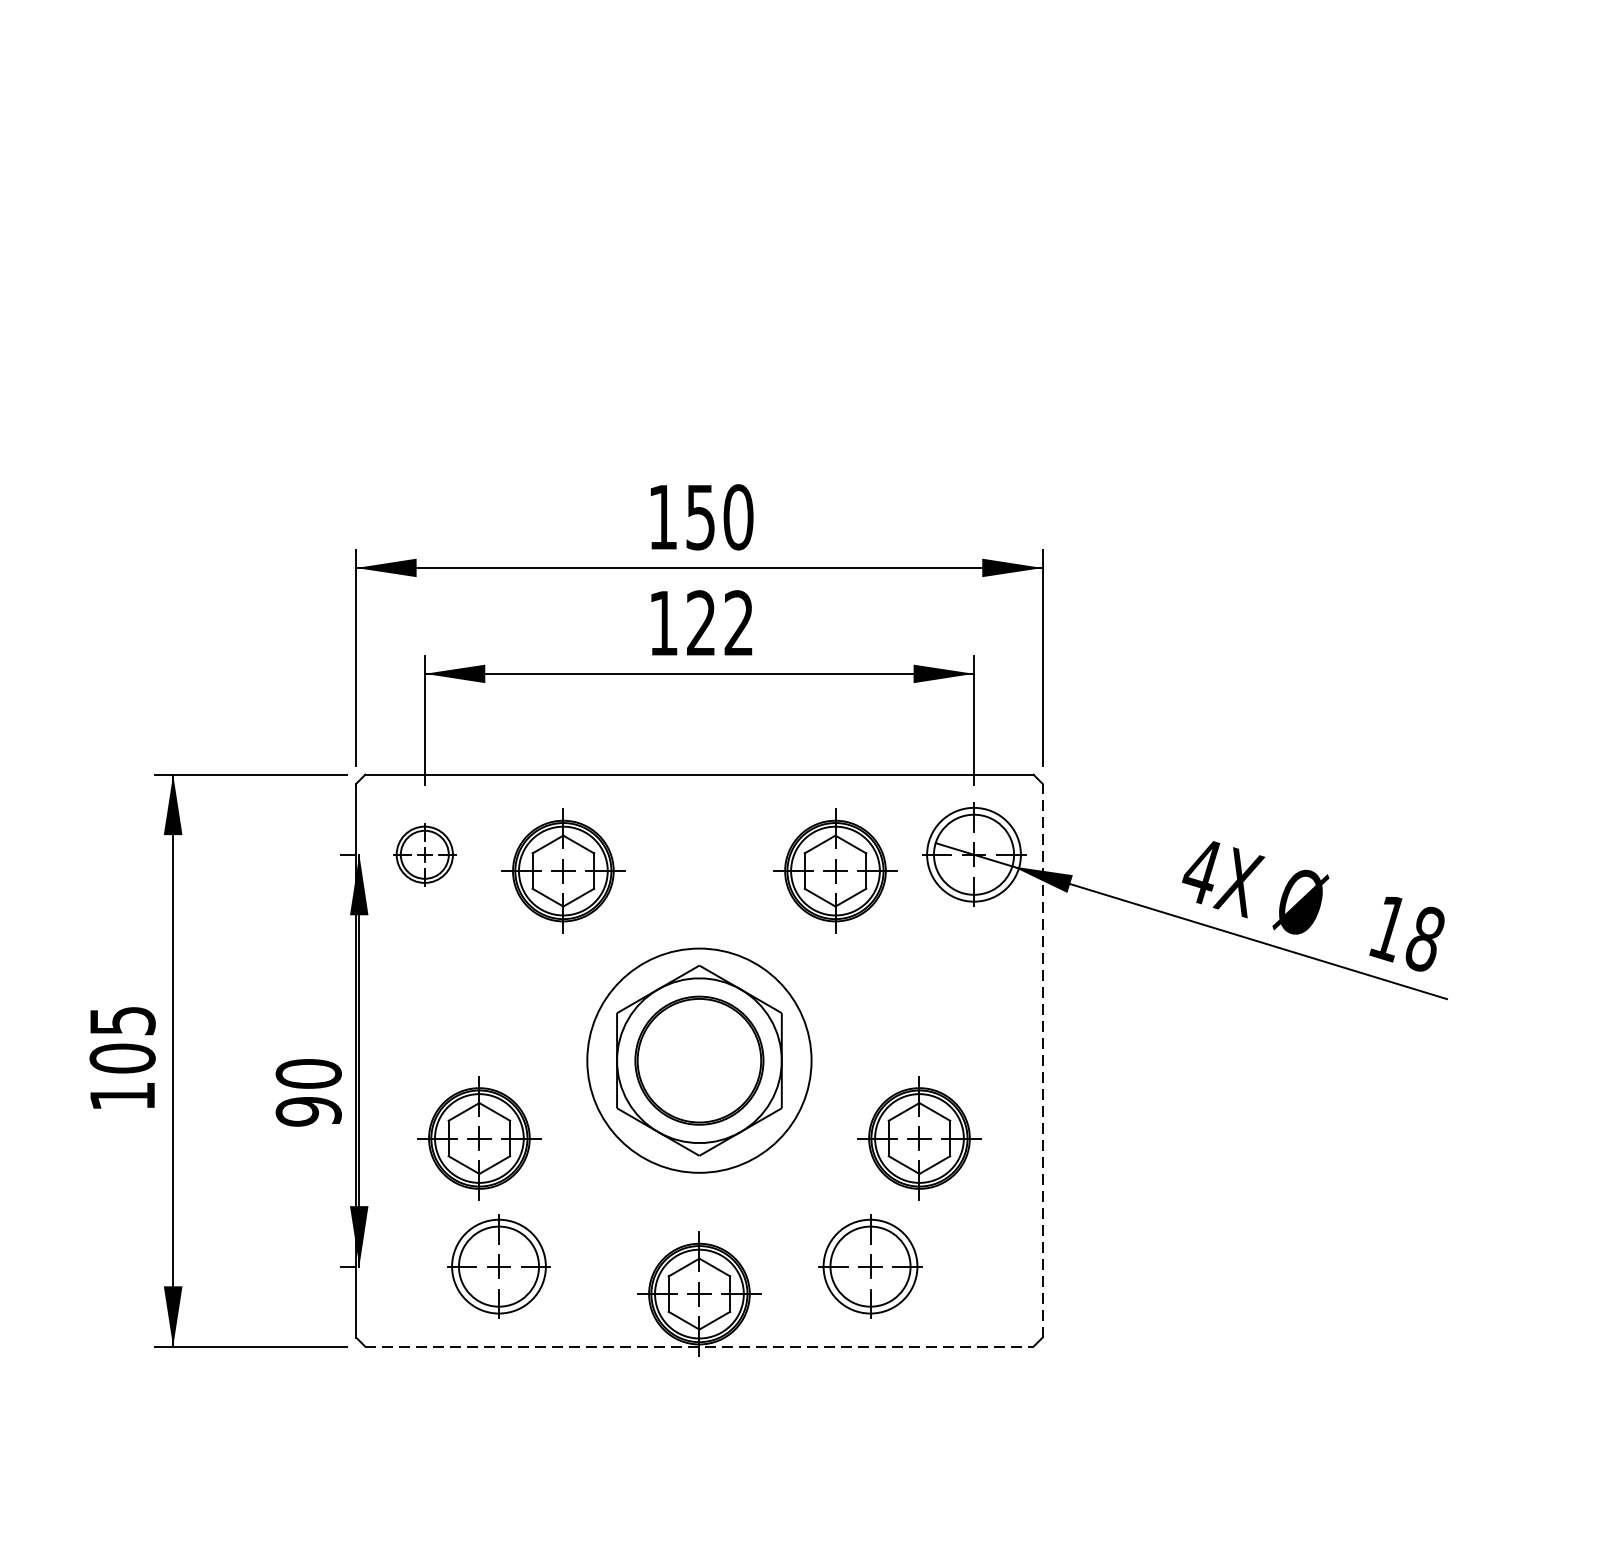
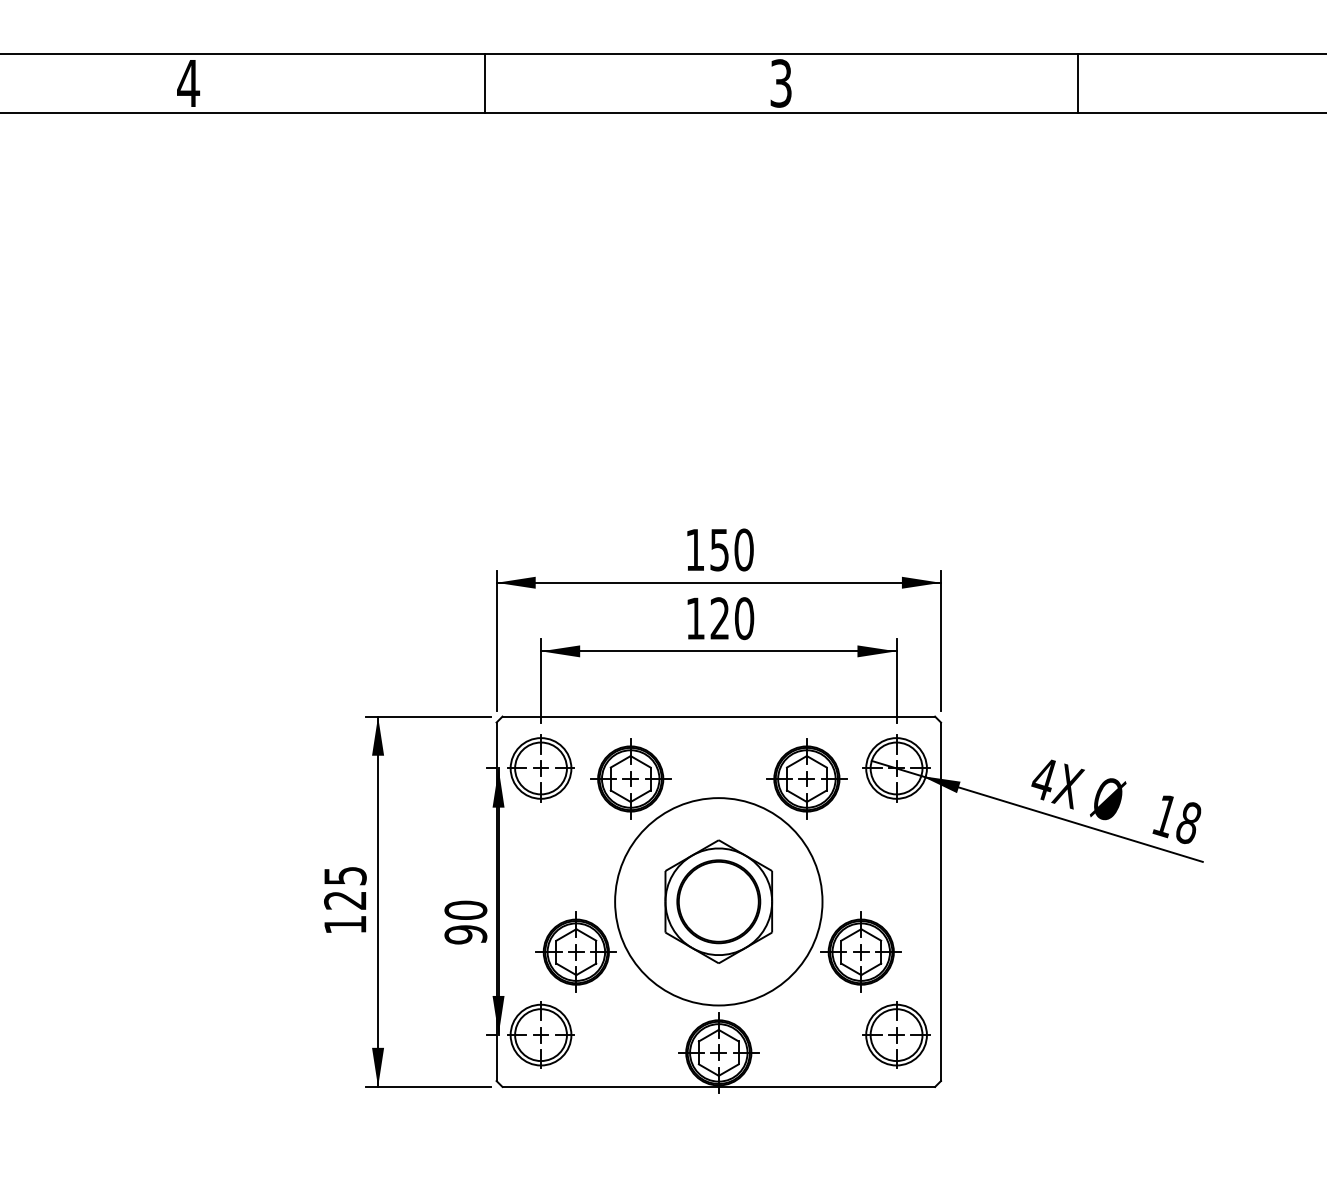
text: (739, 623) -> (744, 618), 122 -> 120
part: (424, 854) -> (540, 768), size x1.67
text: (122, 1057) -> (345, 899), 105 -> 125
circle: (698, 1060) -> (718, 901), size x1.43
line: (1043, 1060) -> (941, 901), dashed -> solid
part: (498, 1265) -> (540, 1034), moved
part: (870, 1265) -> (896, 1034), moved
line: (700, 1346) -> (719, 1086), dashed -> solid

